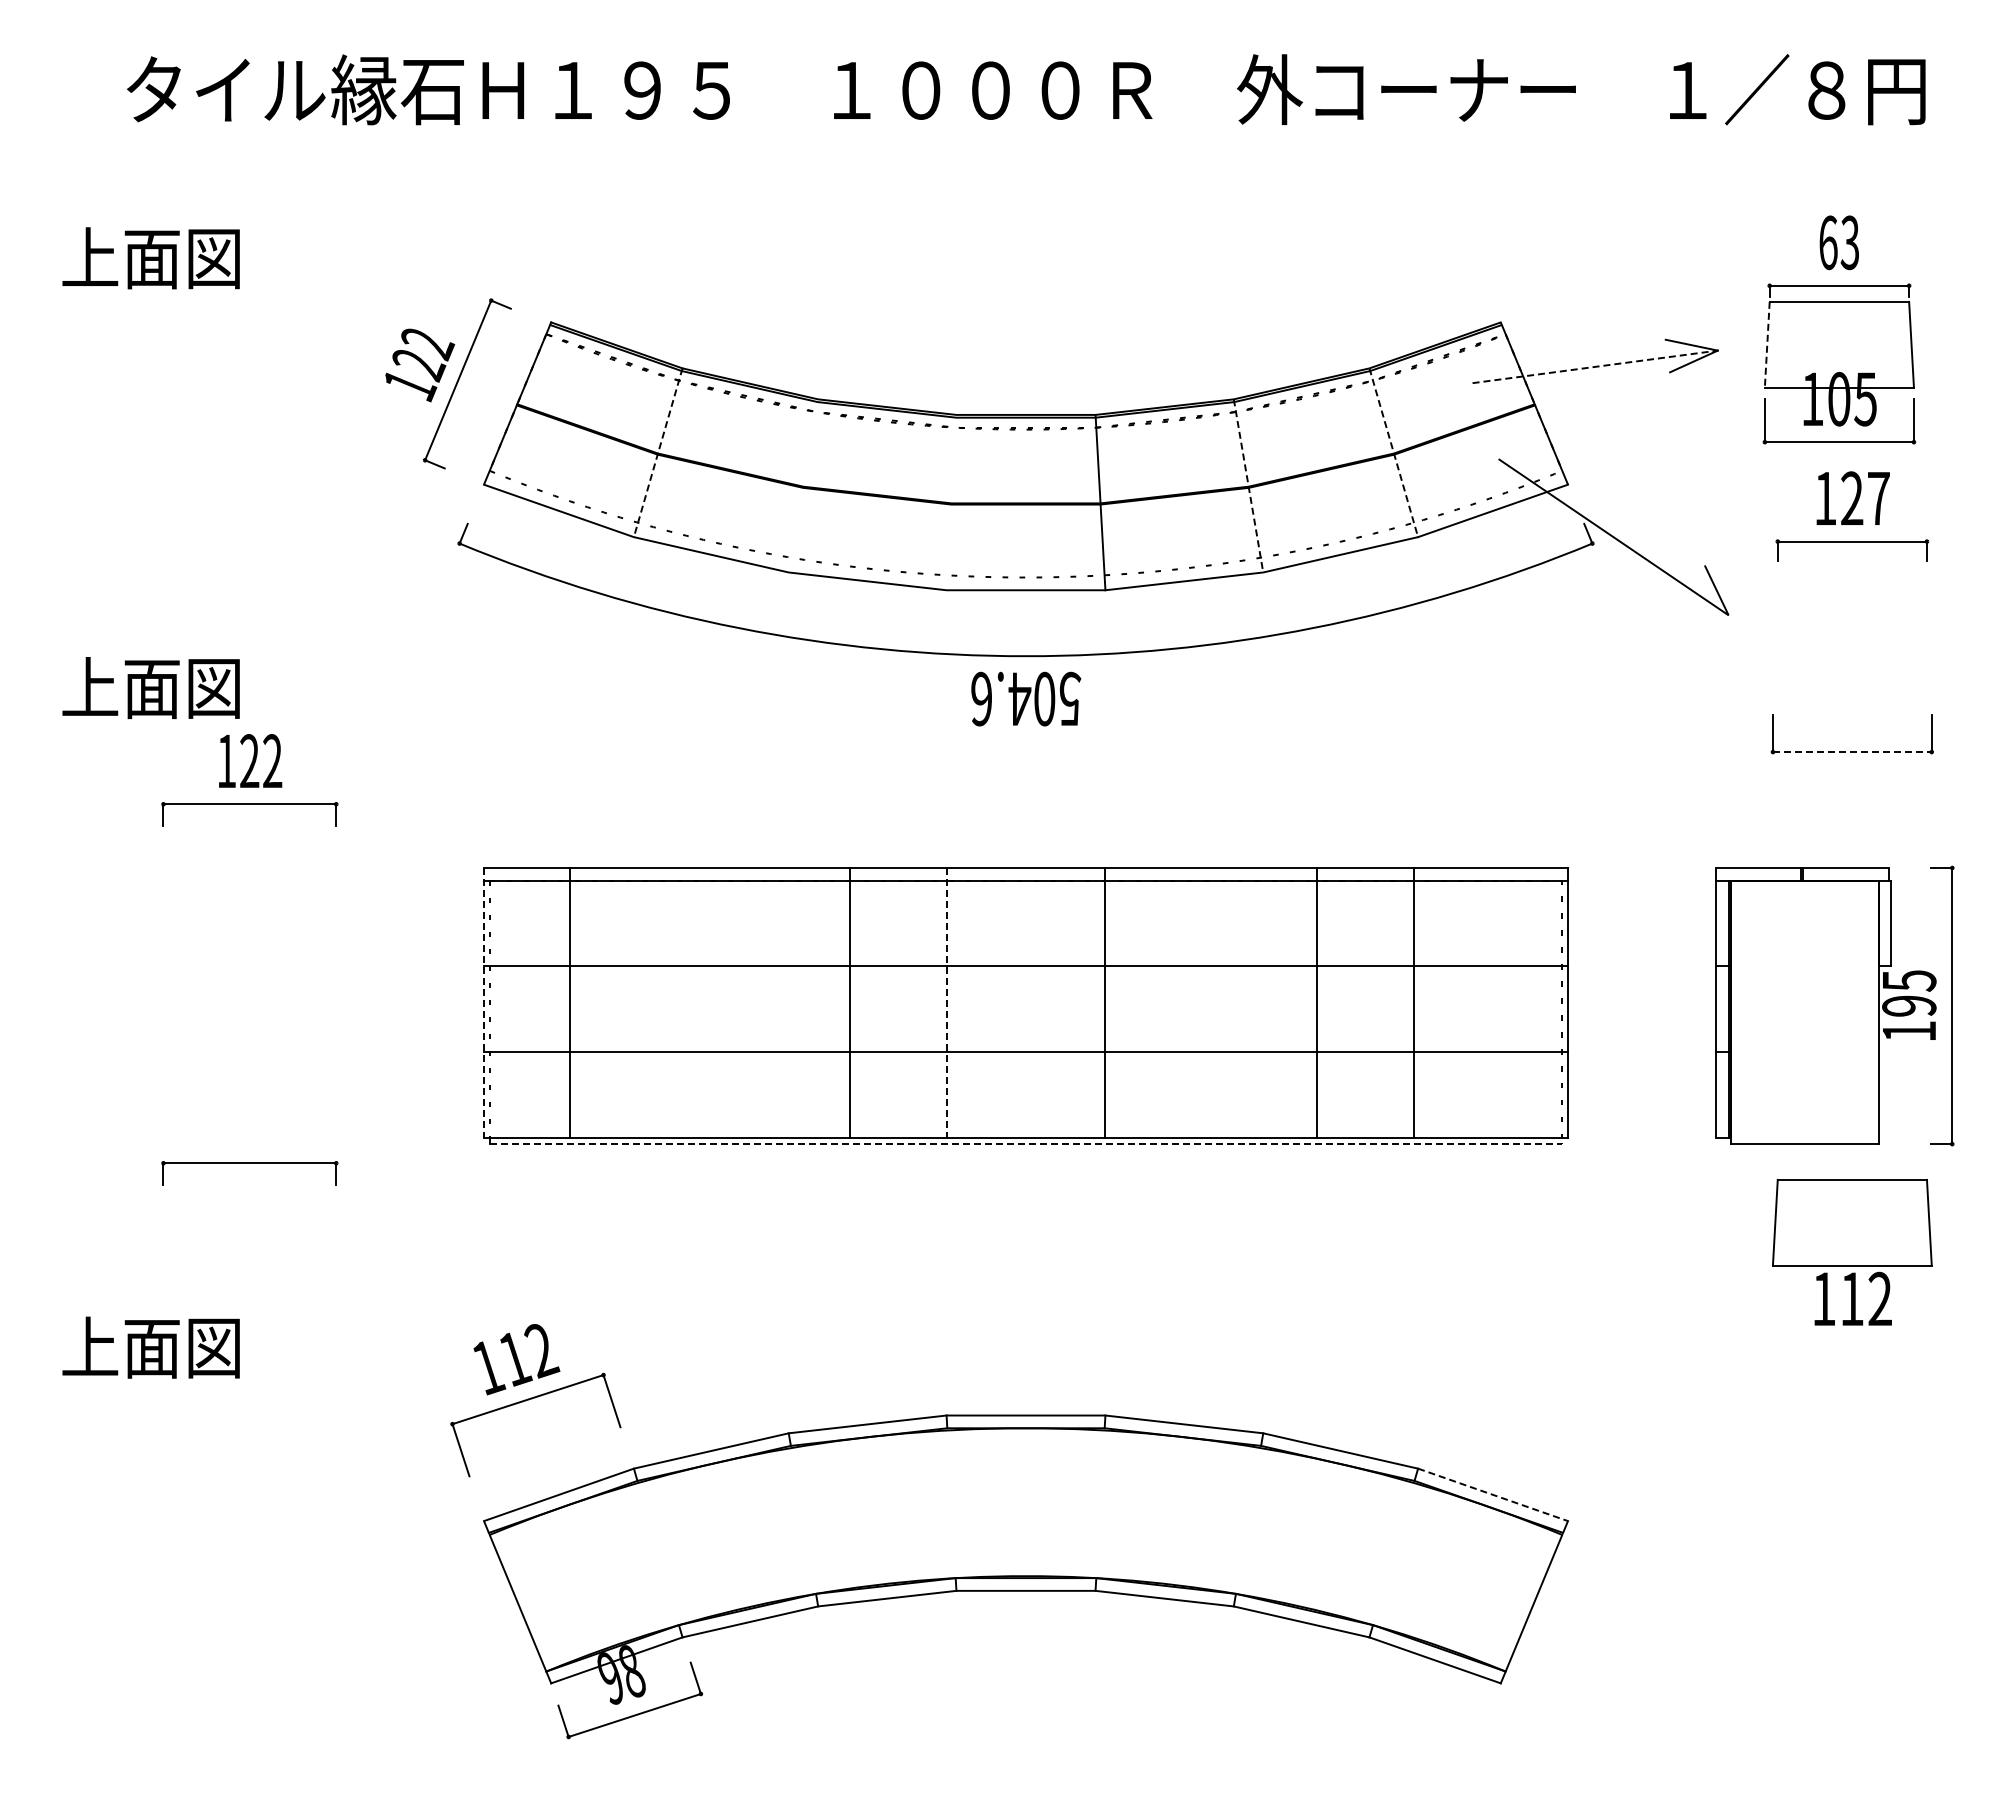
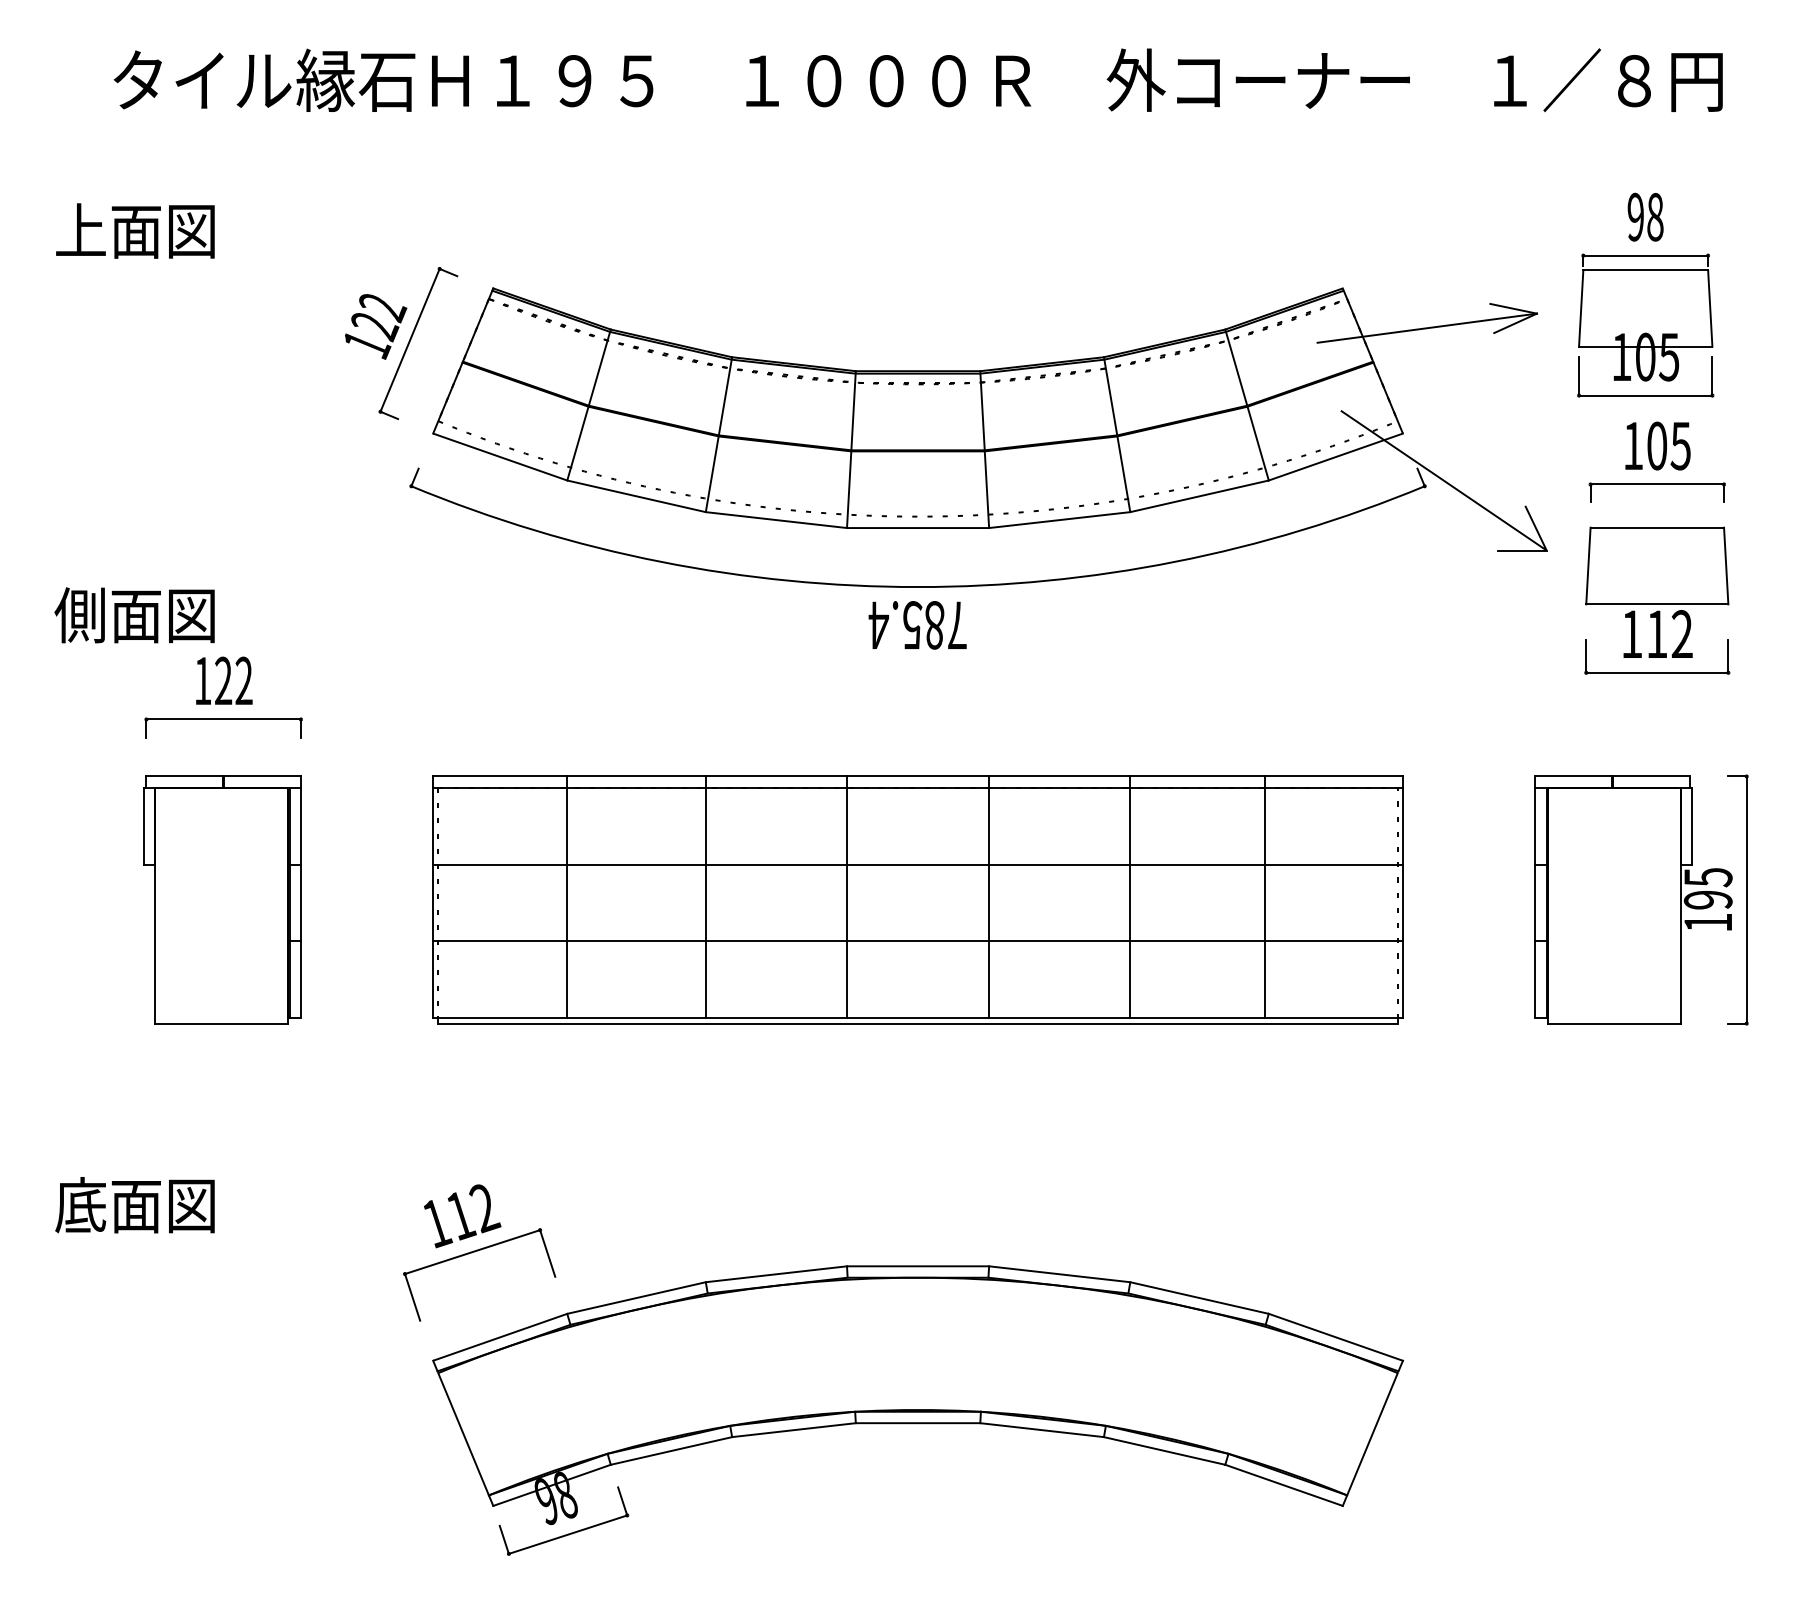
text: (1839, 242) -> (1645, 216), 63 -> 98
line: (1767, 344) -> (1581, 308), dashed -> solid
line: (1595, 366) -> (1427, 327), dashed -> solid
line: (658, 452) -> (589, 404), dashed -> solid
line: (1393, 452) -> (1246, 404), dashed -> solid
line: (803, 485) -> (719, 434), added
line: (1248, 485) -> (1117, 434), dashed -> solid
text: (1865, 498) -> (1669, 445), 127 -> 105
line: (951, 502) -> (851, 449), added
line: (1701, 615) -> (1522, 550), added
text: (89, 687) -> (80, 615), 上面図 -> 側面図
text: (1025, 698) -> (917, 624), 504.6 -> 785.4
line: (1852, 752) -> (1657, 673), dashed -> solid
line: (484, 1002) -> (433, 896), dashed -> solid
line: (569, 1002) -> (566, 896), moved
line: (849, 1002) -> (705, 896), moved
line: (946, 1002) -> (846, 896), dashed -> solid
line: (1317, 1002) -> (1130, 896), moved
part: (248, 1005) -> (222, 899), added
line: (1030, 1144) -> (922, 1023), dashed -> solid
part: (249, 1163) -> (223, 1040), removed
part: (1852, 1252) -> (1657, 592), moved
text: (89, 1346) -> (80, 1204), 上面図 -> 底面図
line: (1493, 1495) -> (1336, 1337), dashed -> solid

